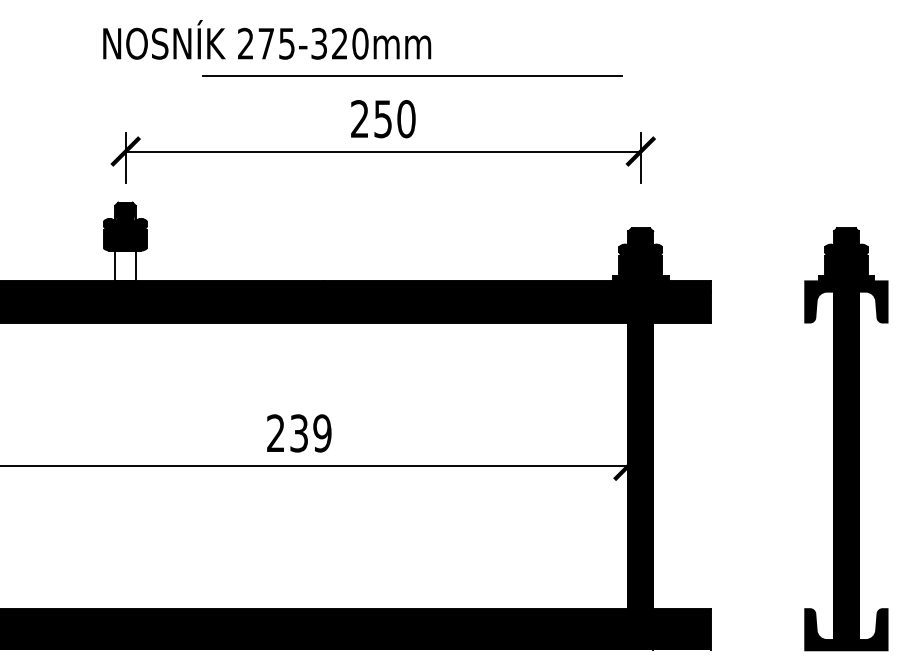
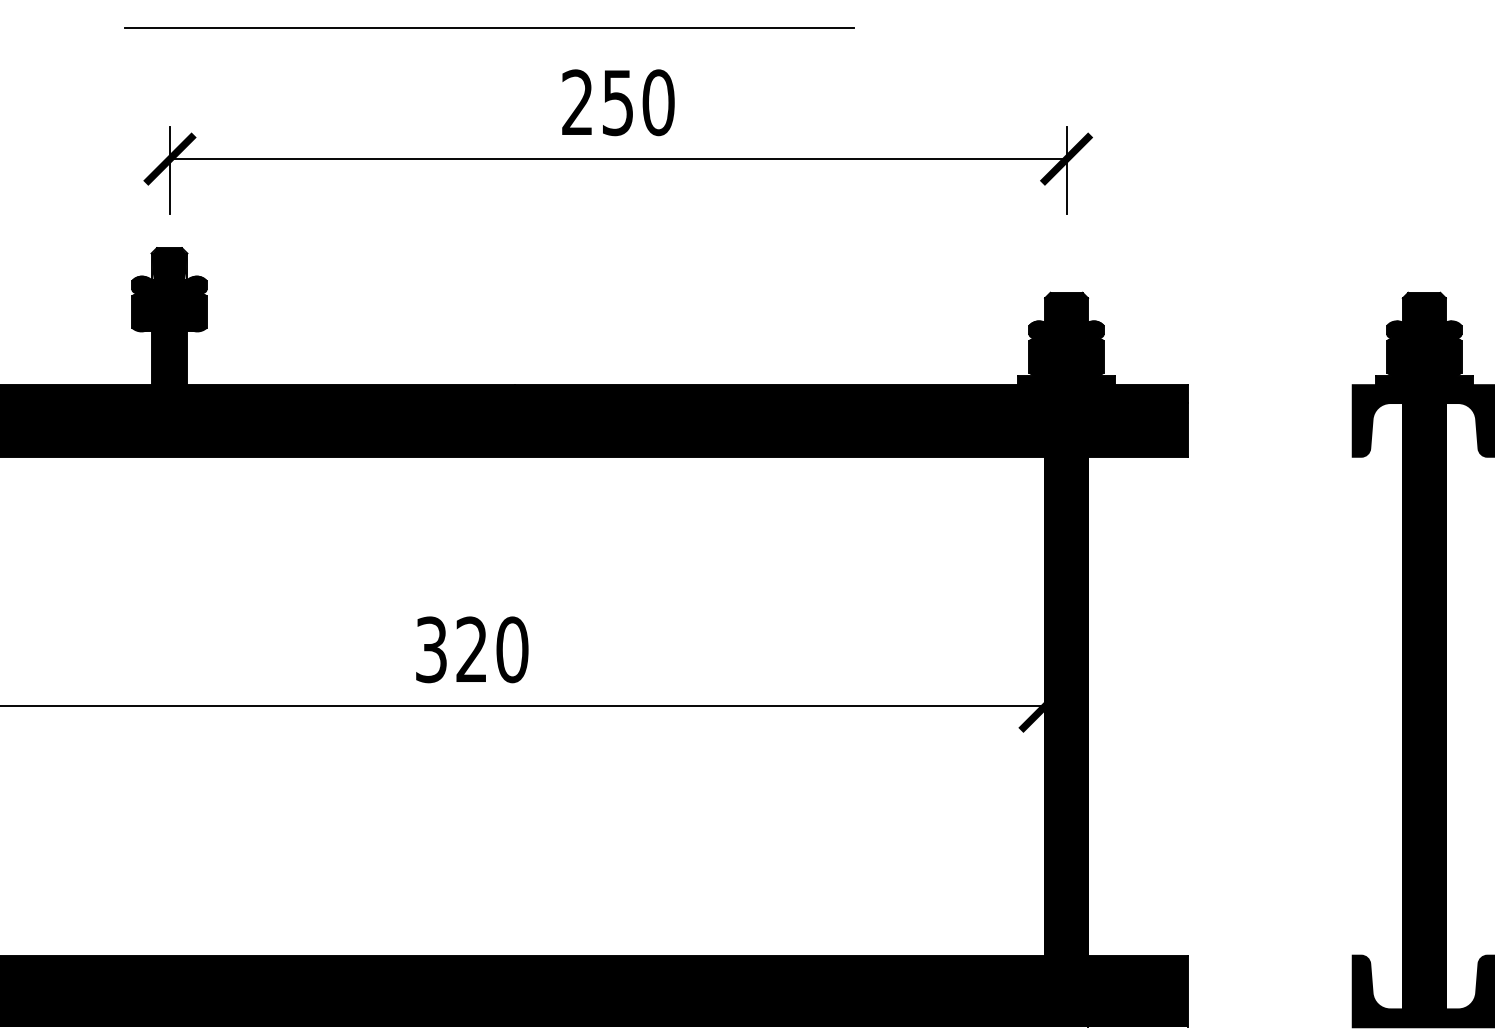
line: (412, 75) -> (489, 26), moved
fill: (125, 265) -> (169, 357), added
text: (299, 433) -> (472, 649), 239 -> 320

